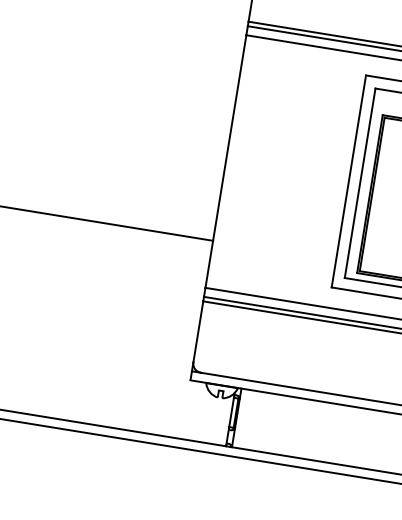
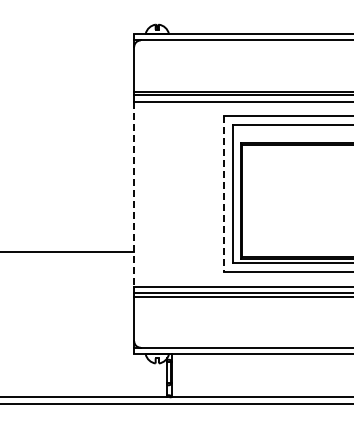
line: (226, 162) -> (134, 194), solid -> dashed
line: (349, 182) -> (224, 194), solid -> dashed

